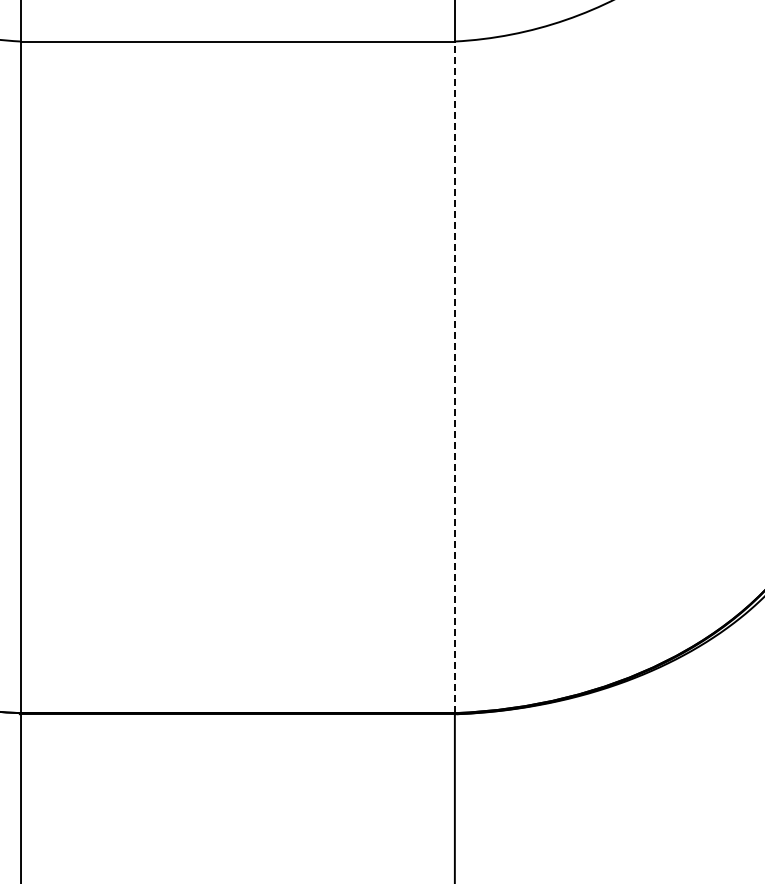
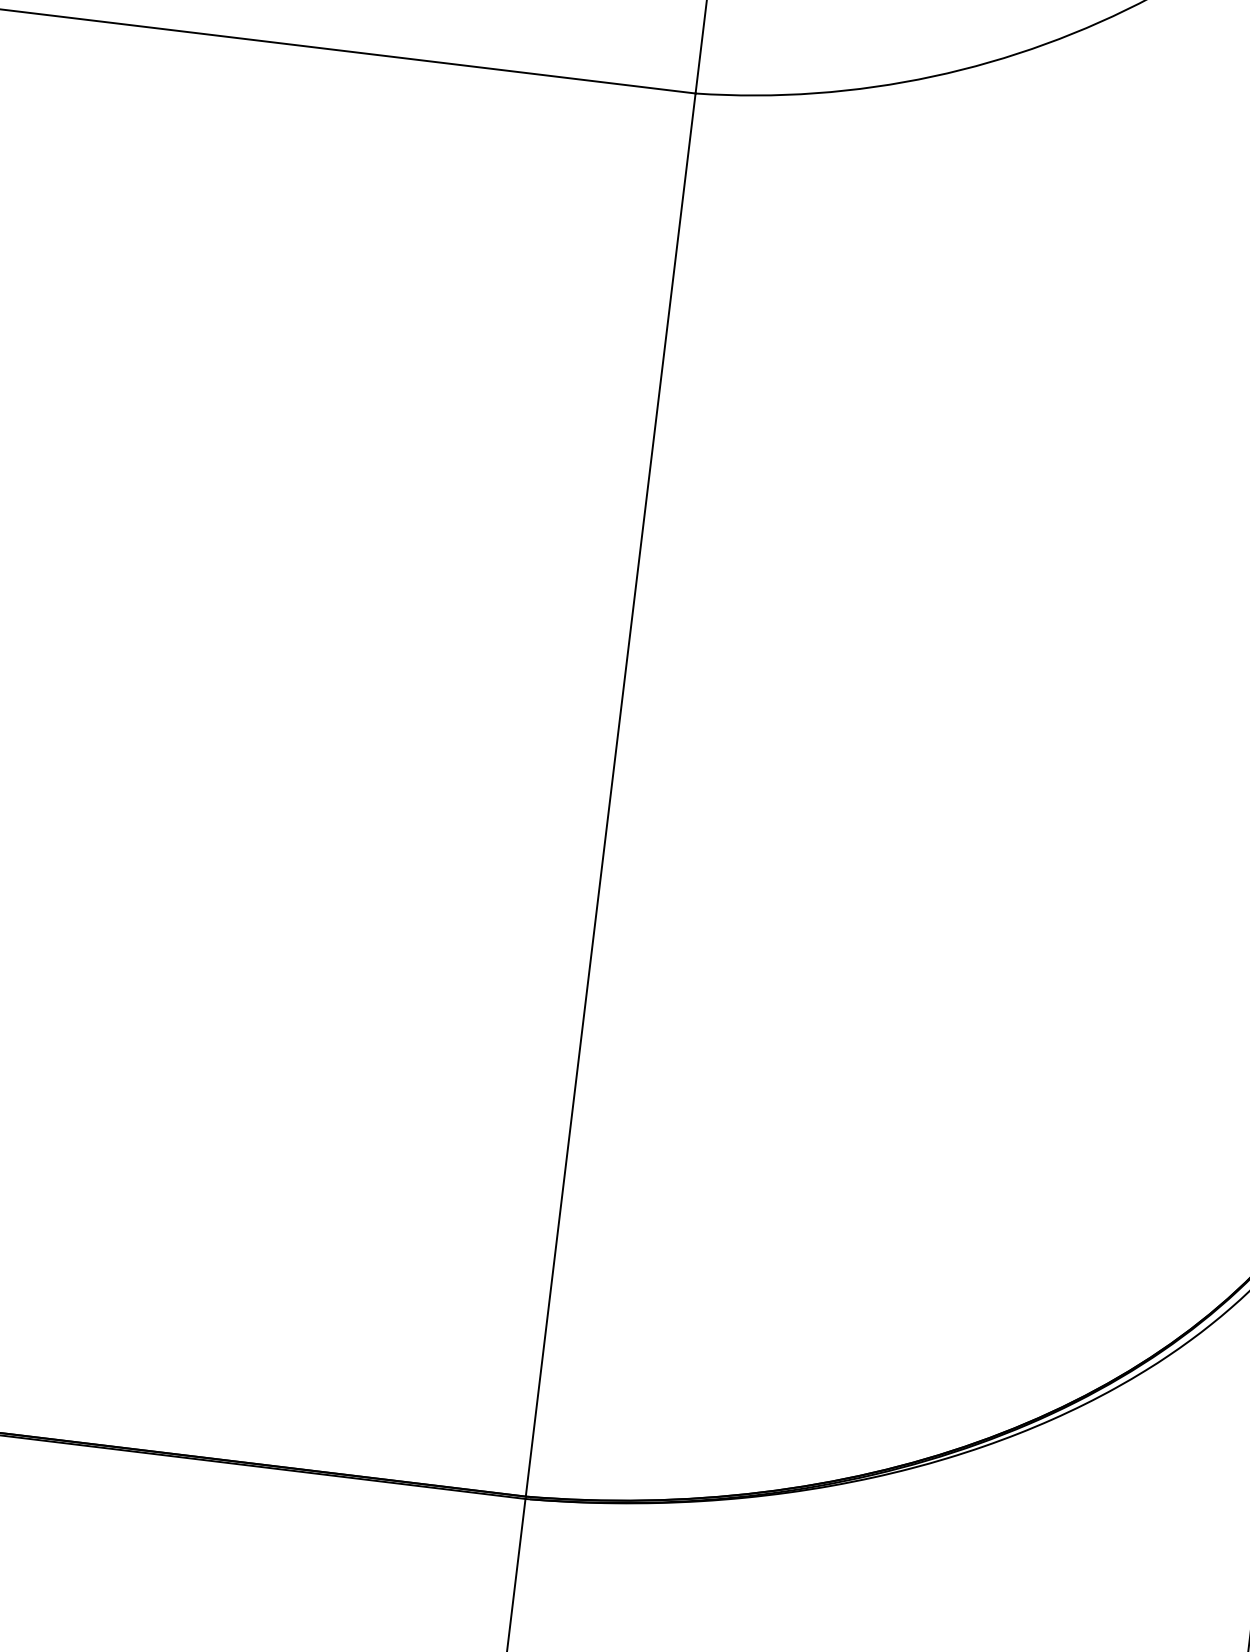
line: (454, 377) -> (609, 795), dashed -> solid

